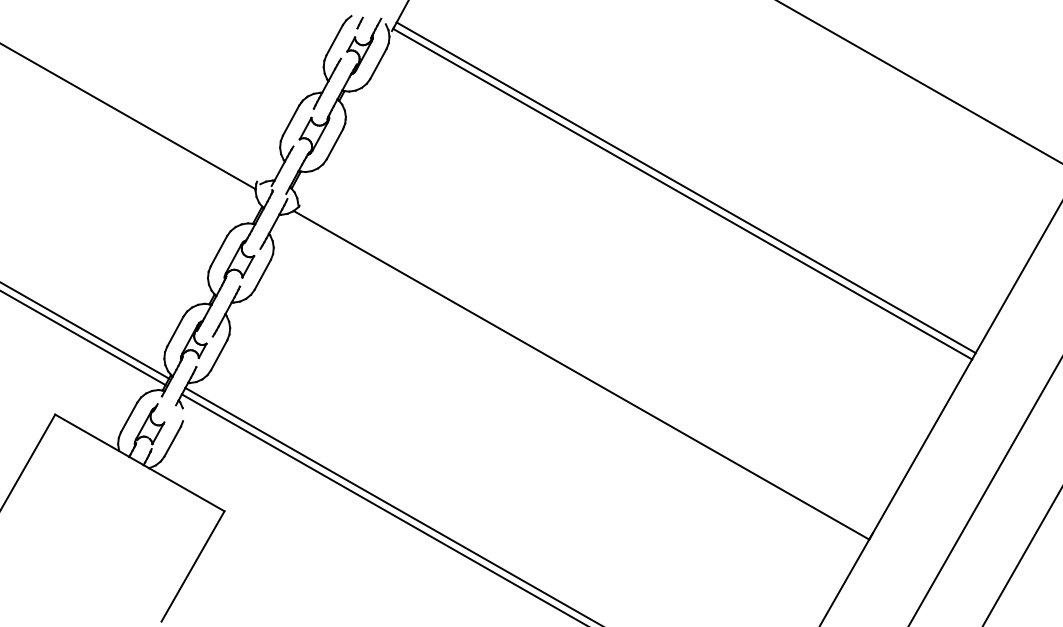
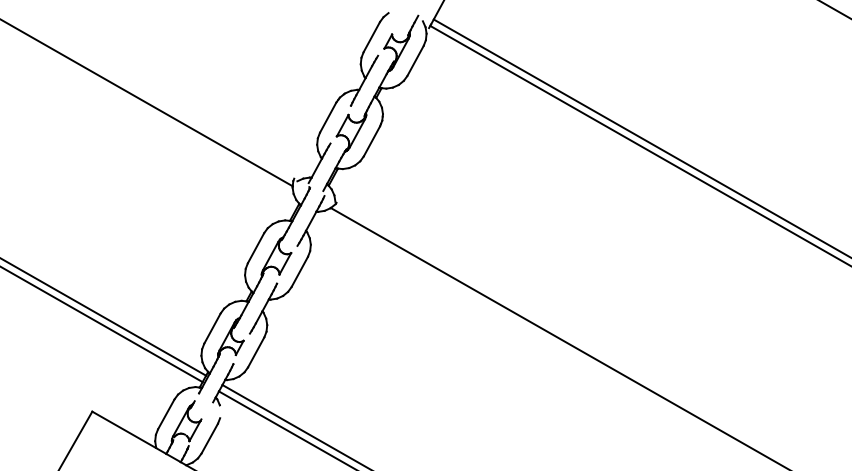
line: (359, 22) -> (396, 19), removed

